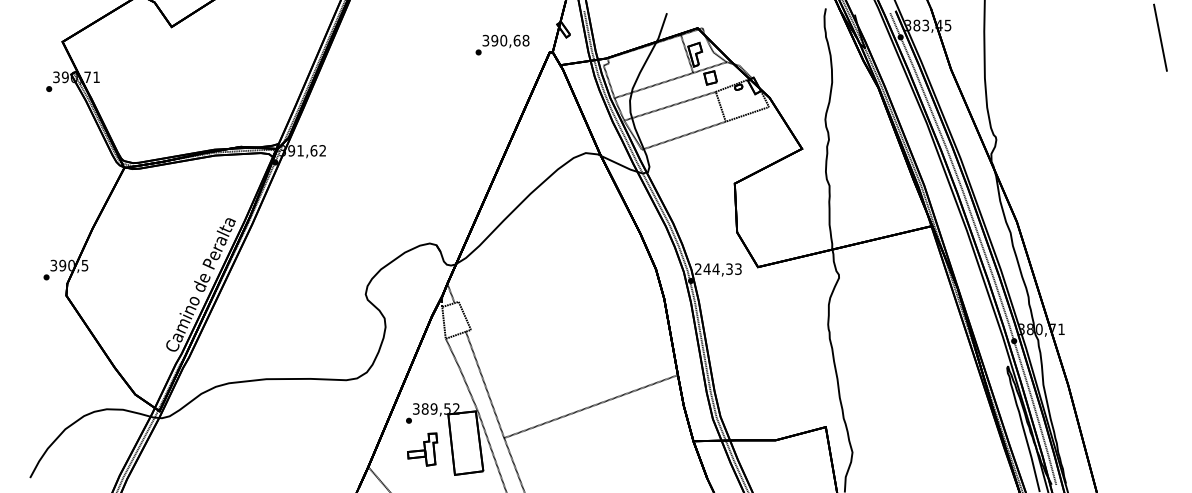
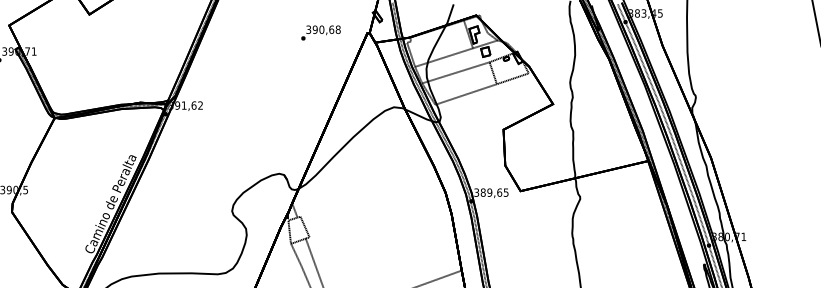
text: (502, 44) -> (320, 32), moved
text: (718, 268) -> (491, 192), 244,33 -> 389,65

